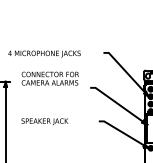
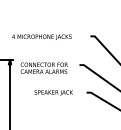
text: (49, 78) -> (43, 68), moved
text: (44, 121) -> (53, 92), moved

